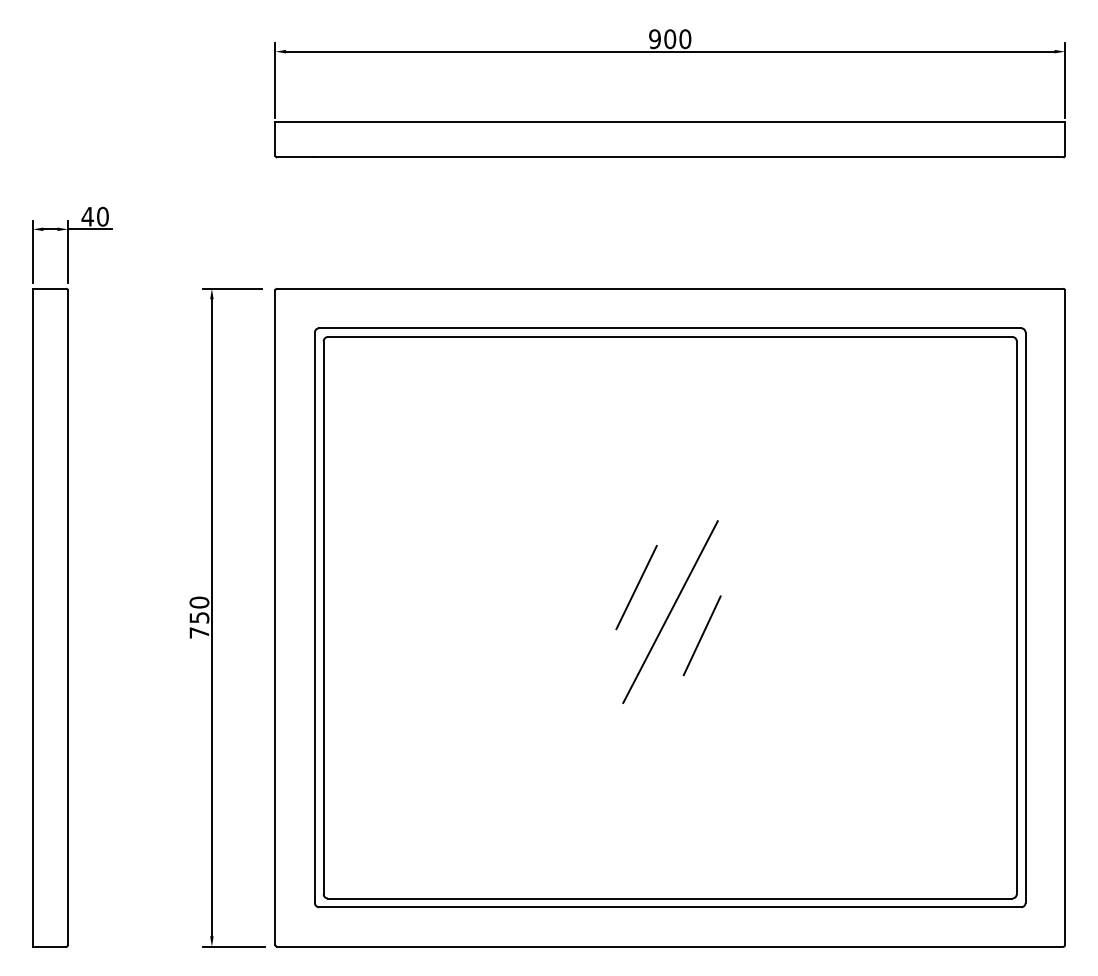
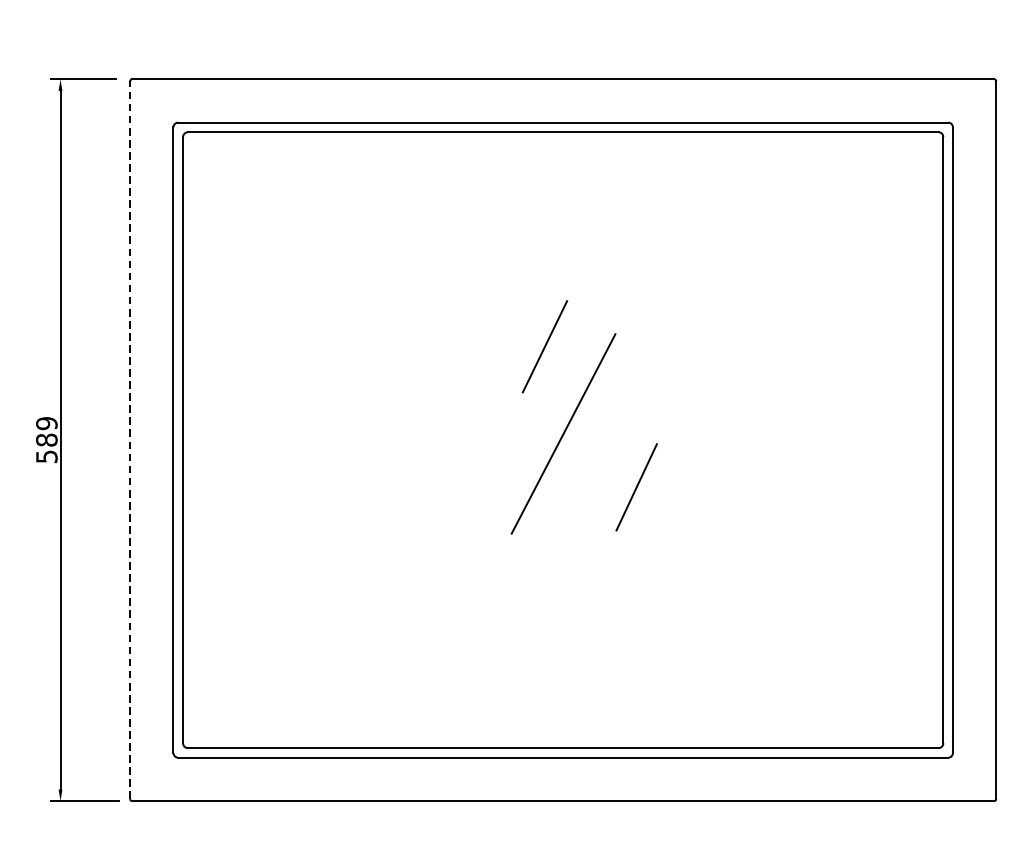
line: (636, 587) -> (544, 346), moved
text: (199, 617) -> (46, 439), 750 -> 589
line: (275, 617) -> (130, 439), solid -> dashed
line: (701, 635) -> (635, 487), moved

